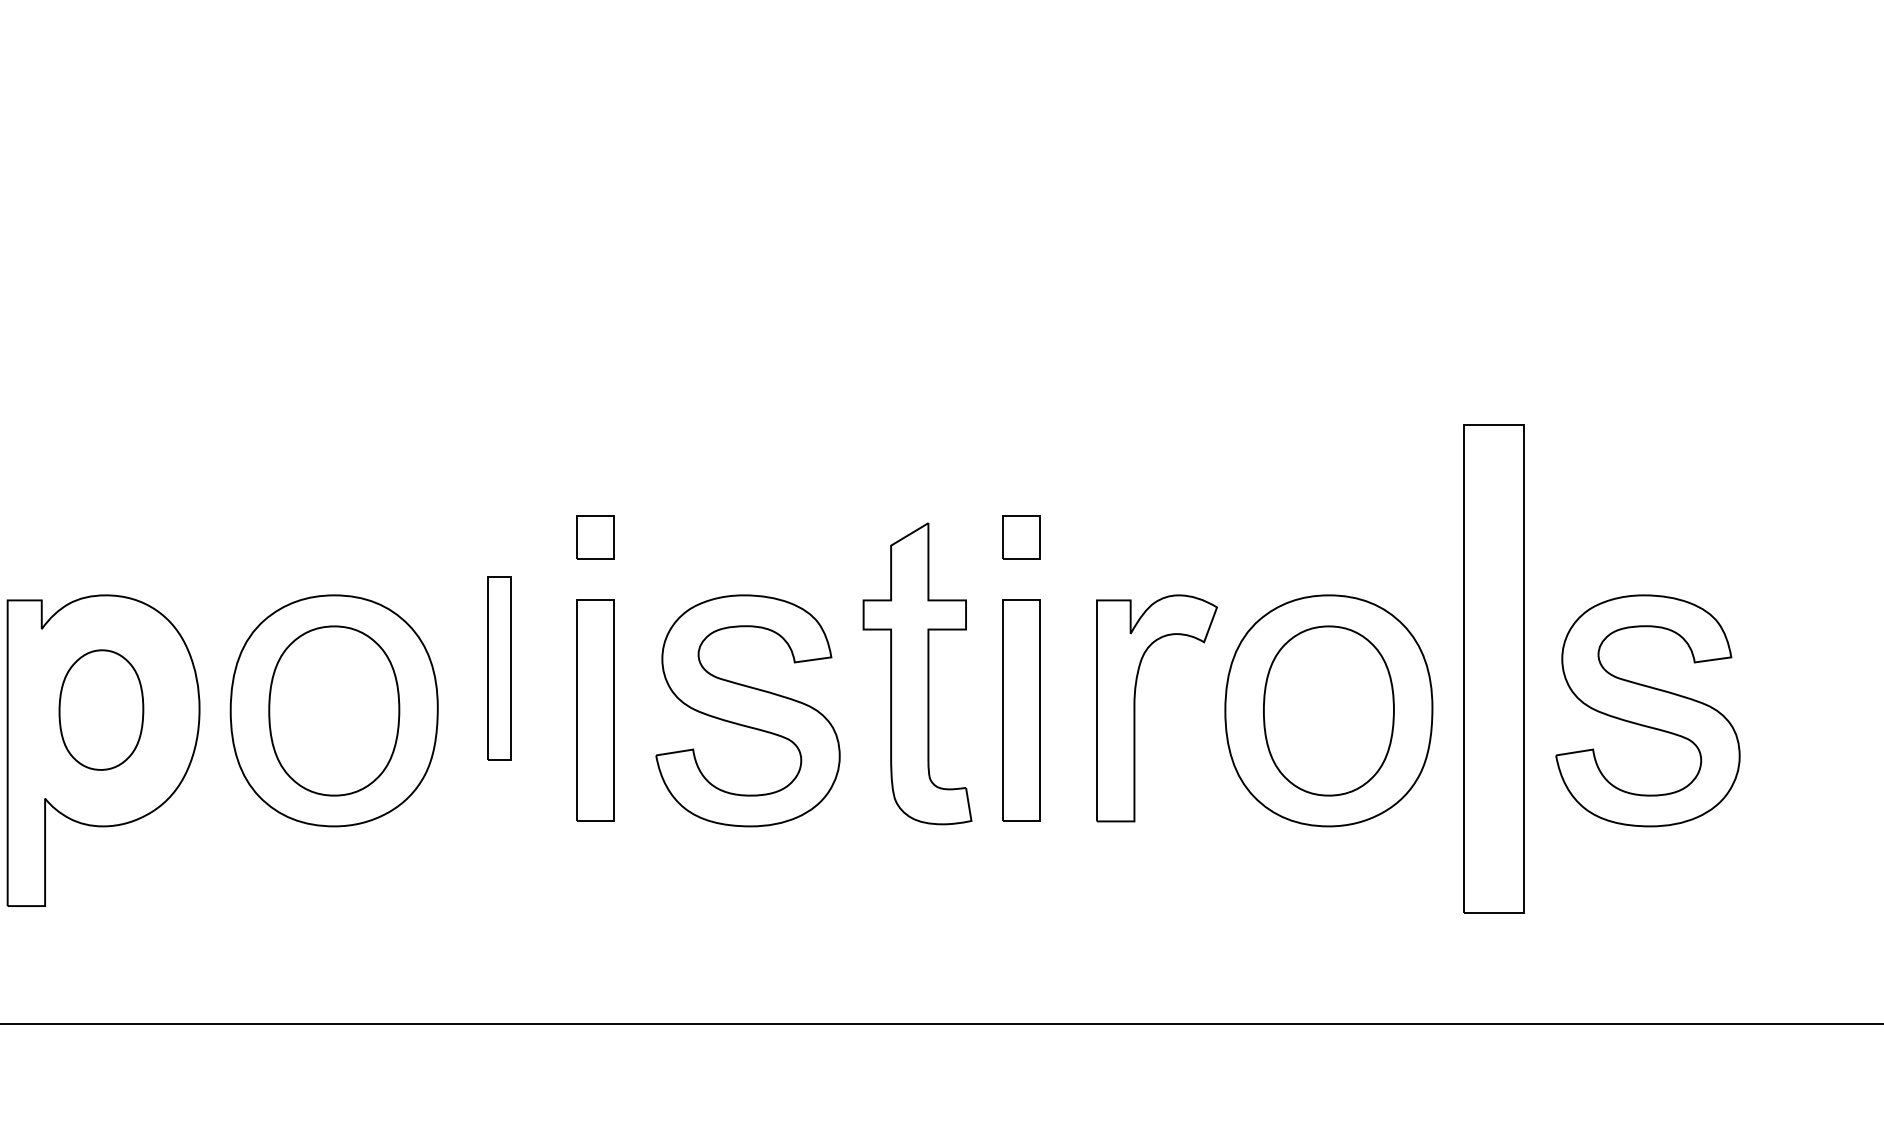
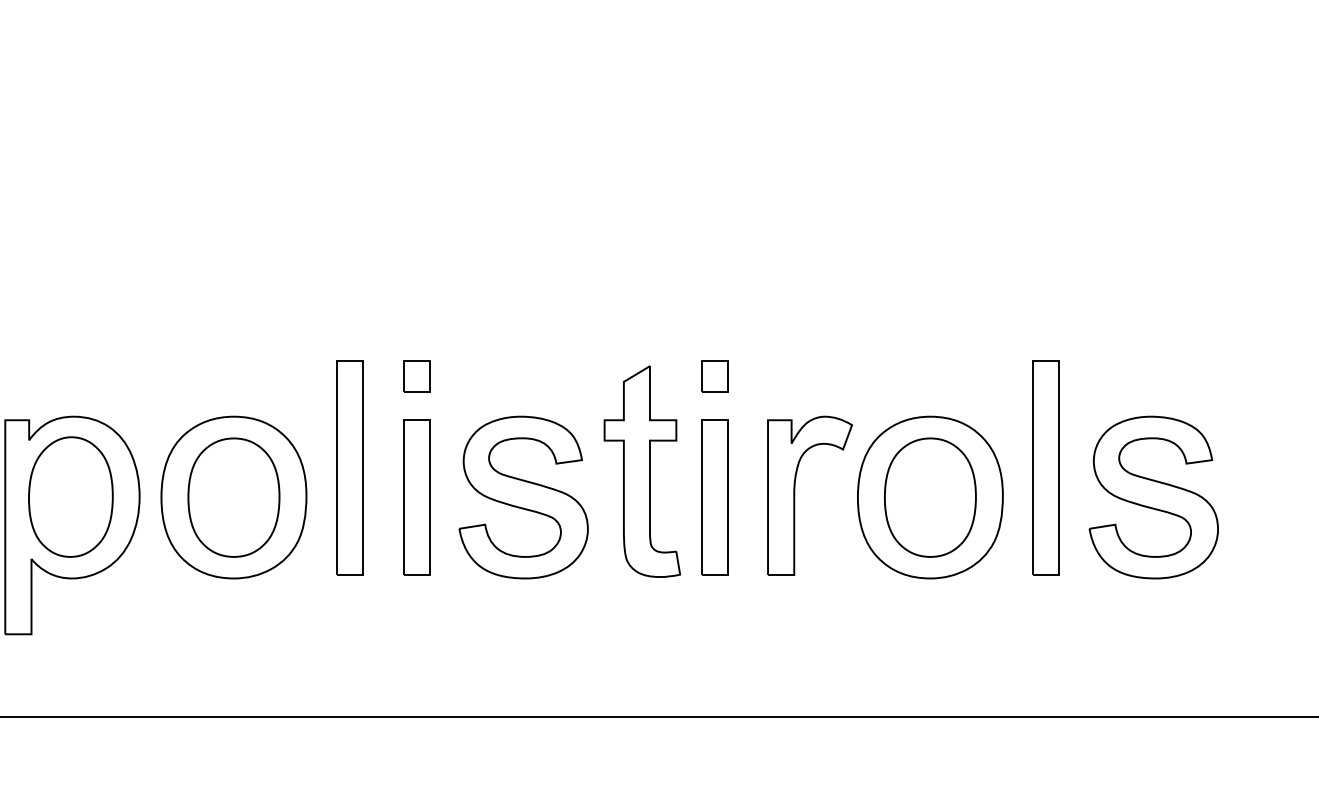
part: (499, 668) -> (349, 467), size x1.67
part: (1494, 668) -> (1046, 467), size x0.62
part: (101, 709) -> (70, 496), size x1.43

